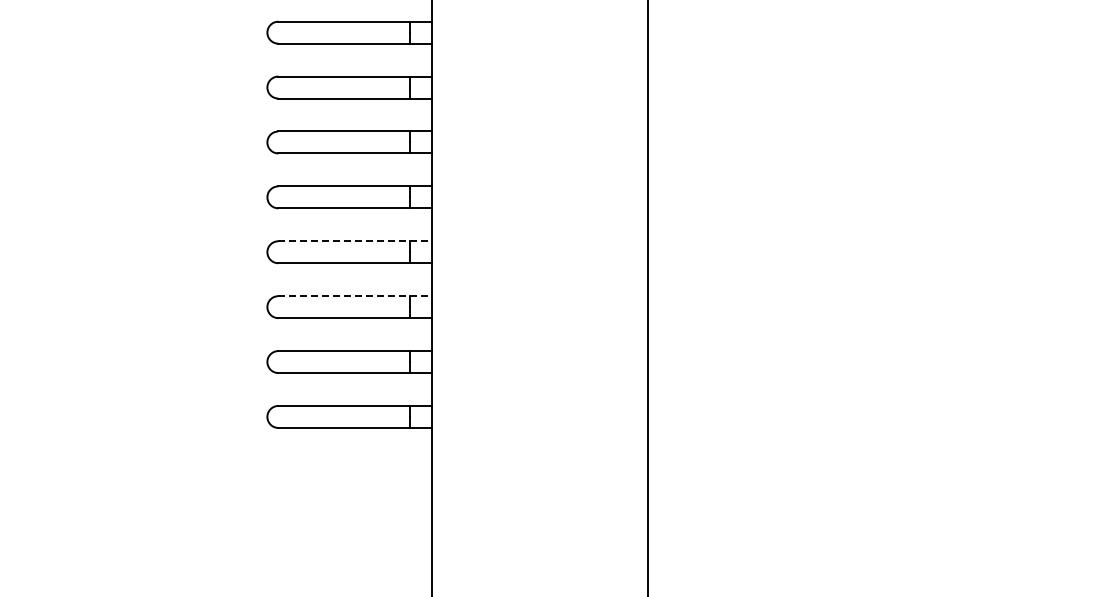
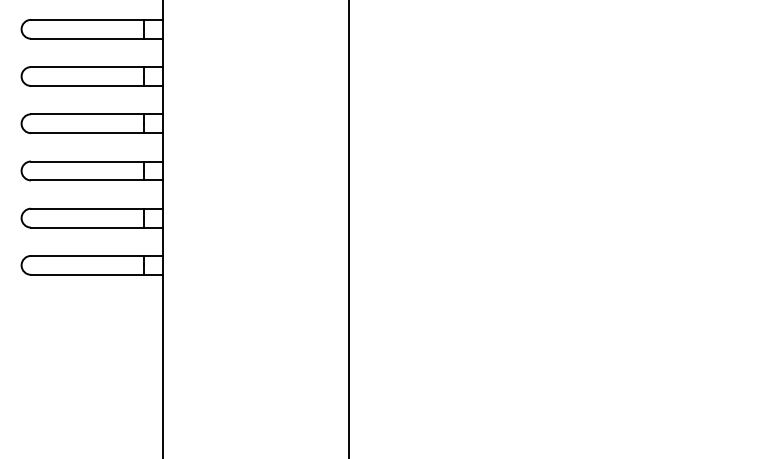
line: (355, 241) -> (97, 114), dashed -> solid
line: (355, 296) -> (97, 161), dashed -> solid

